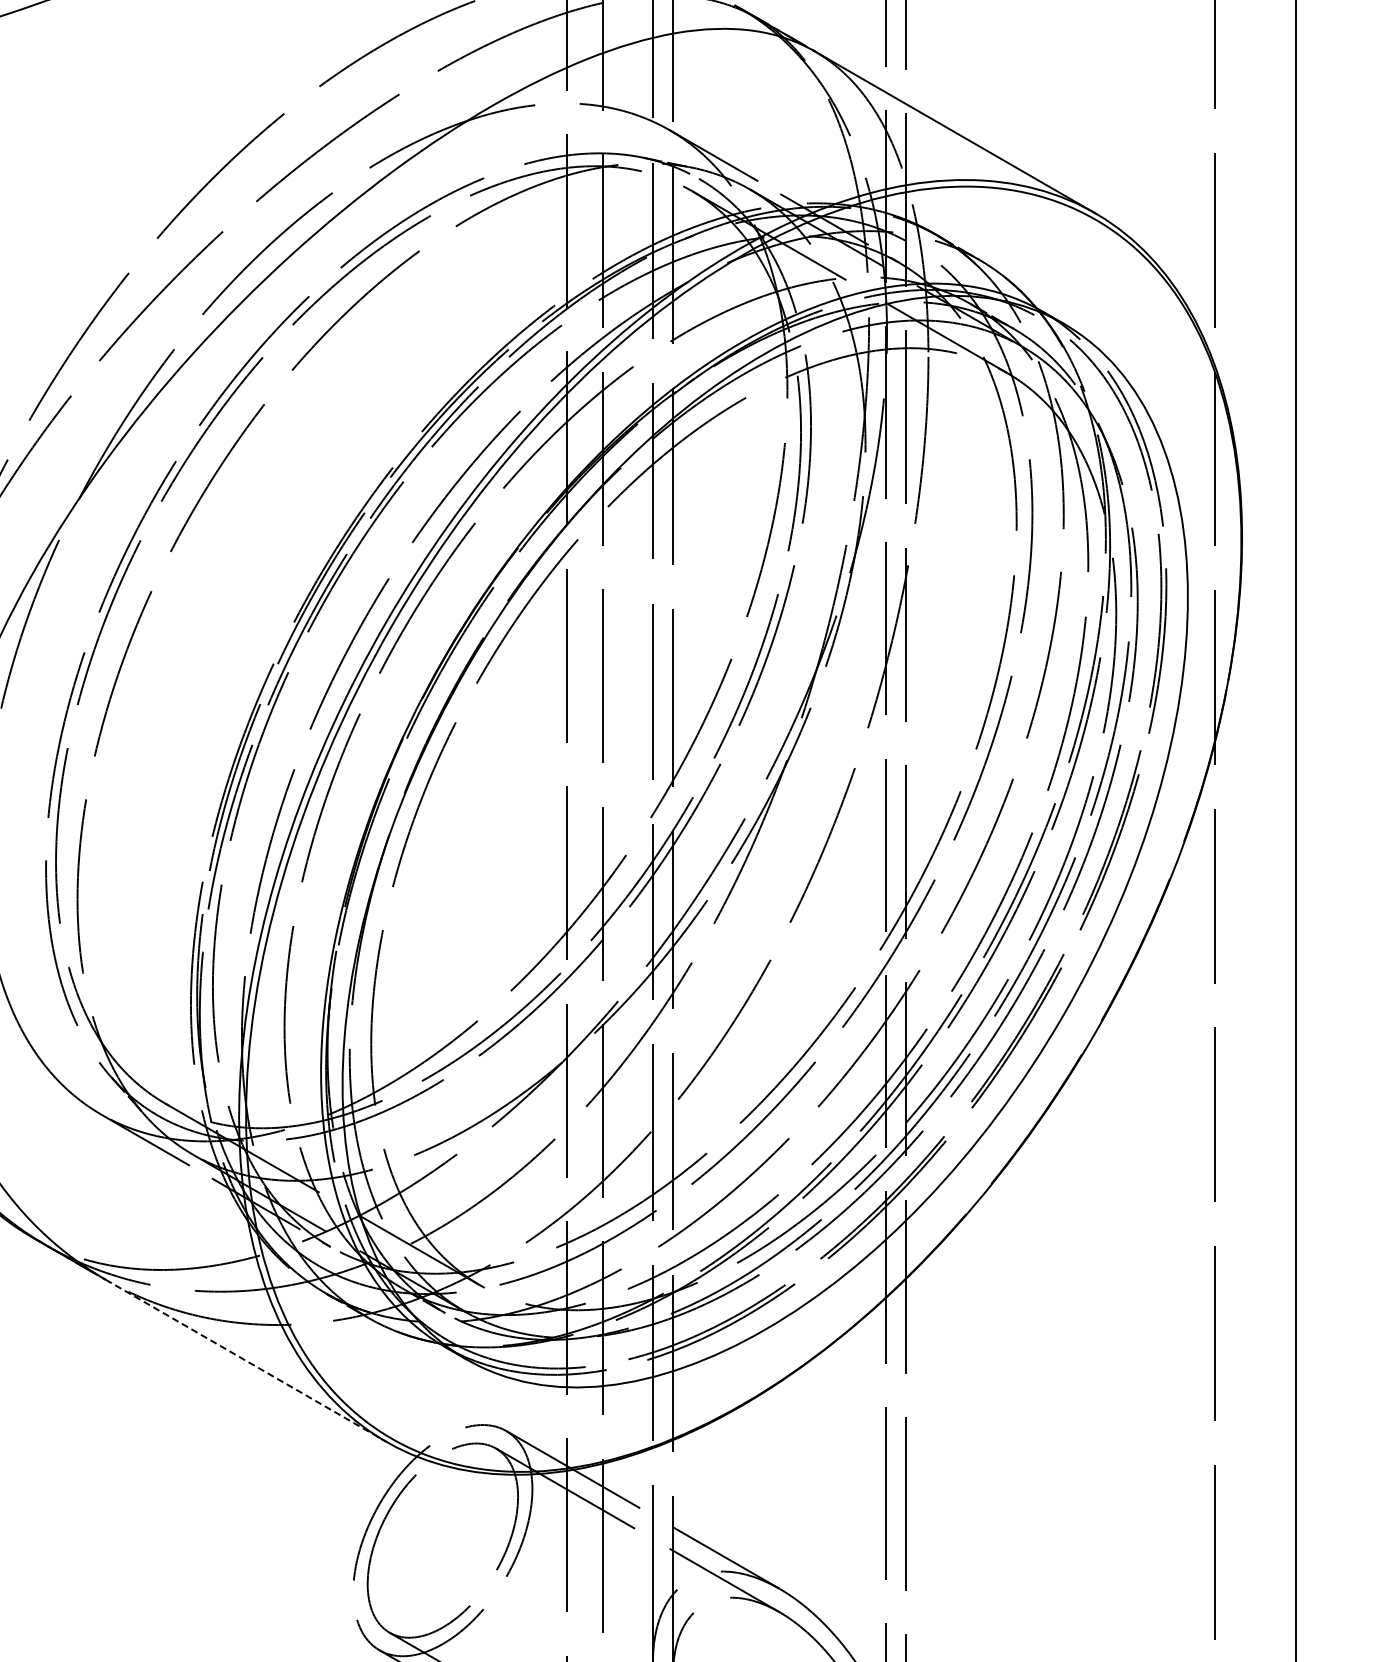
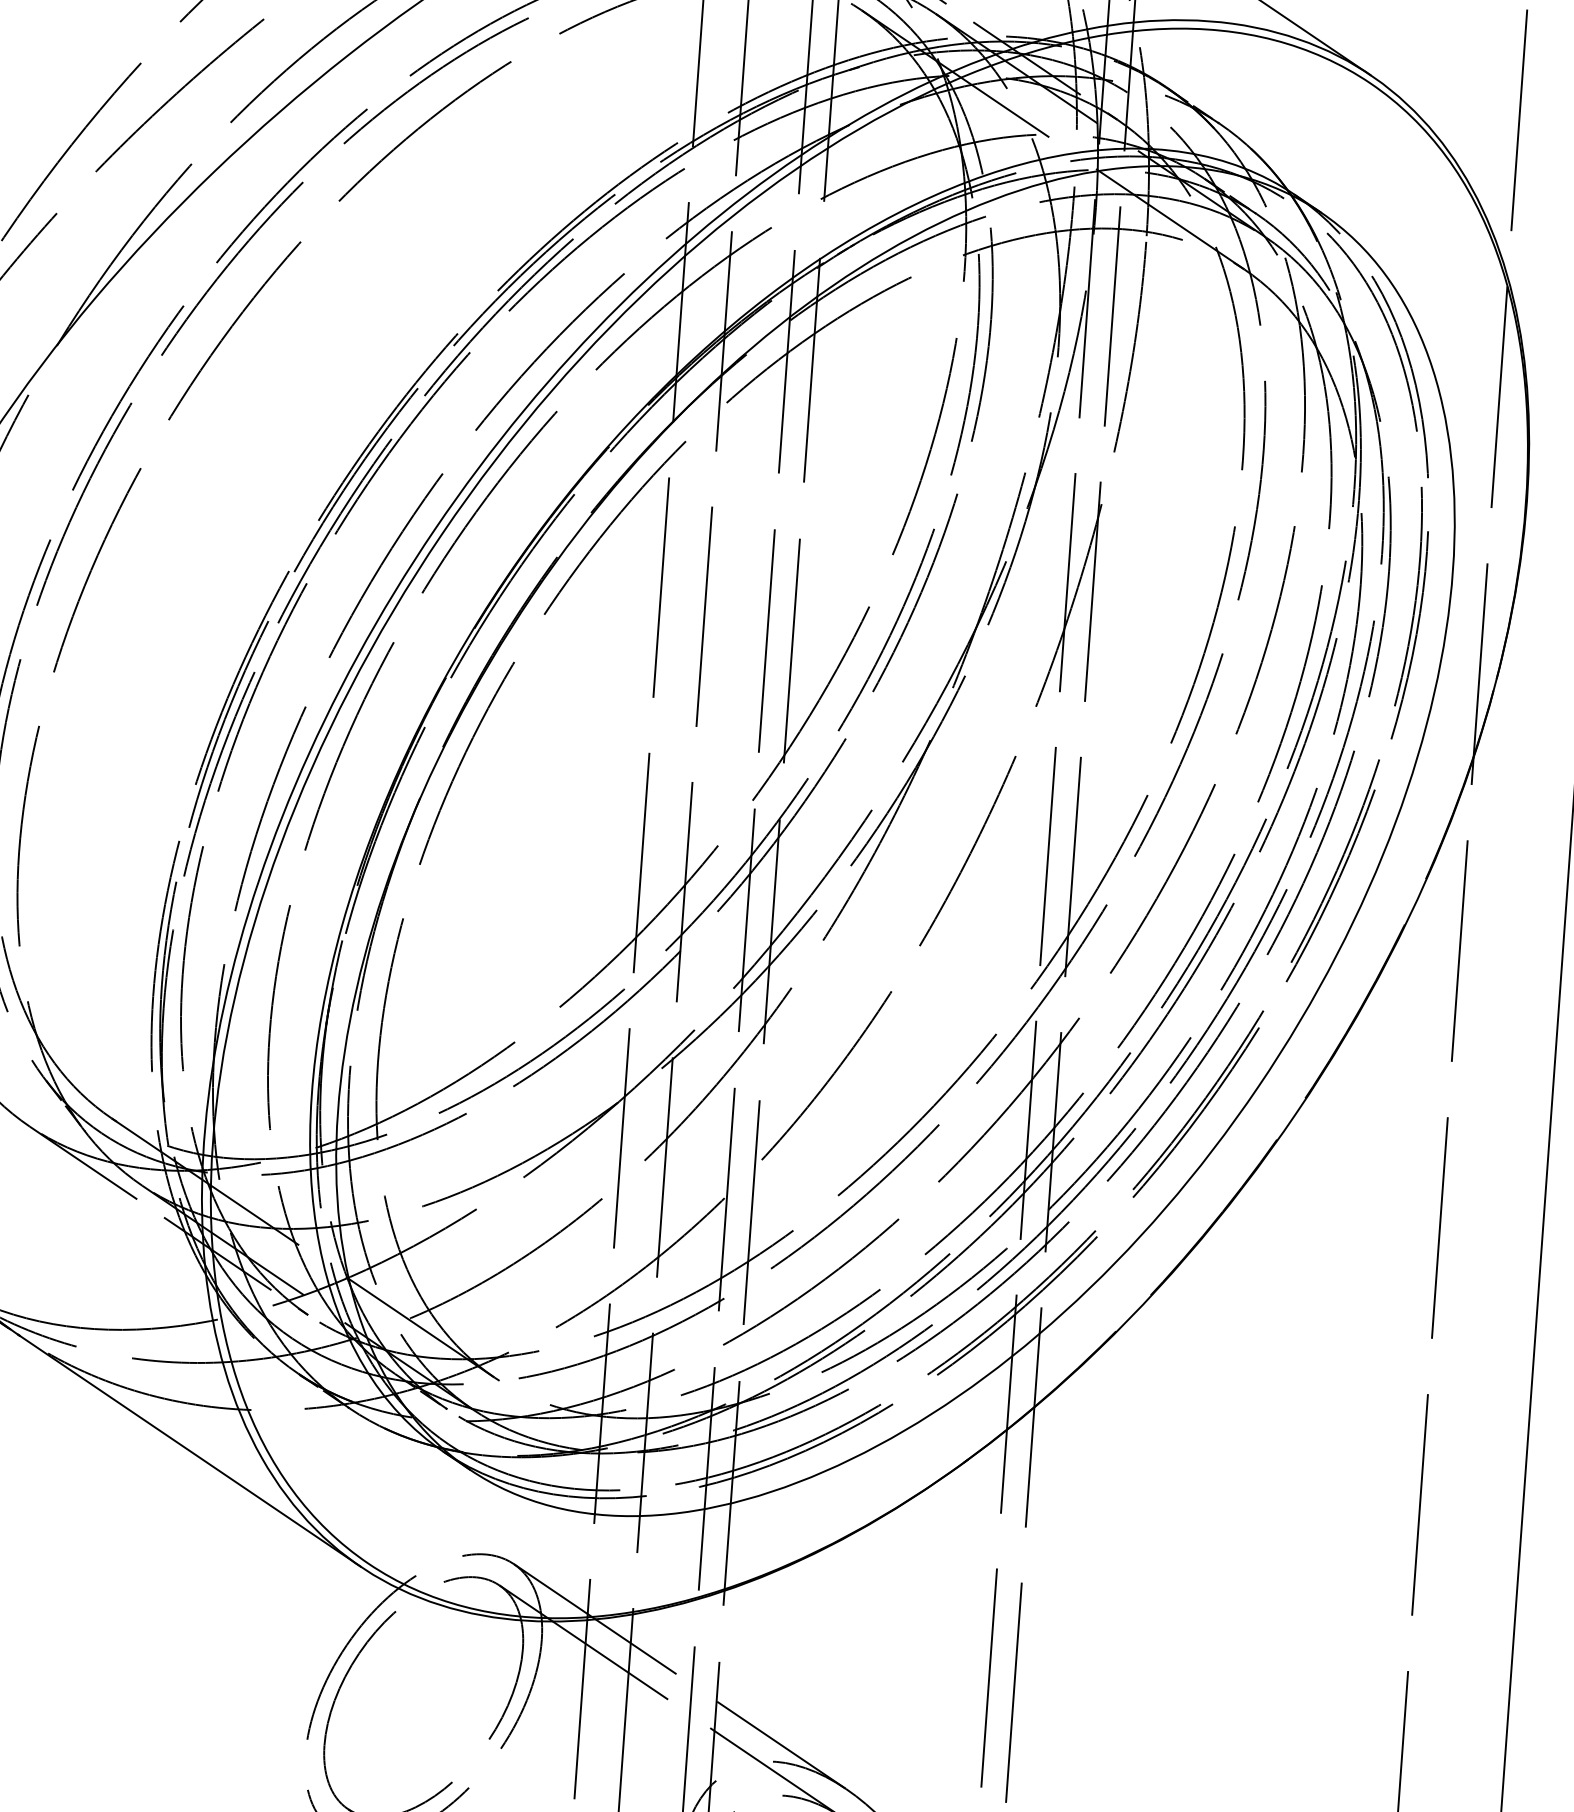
line: (245, 1360) -> (190, 1451), dashed -> solid

